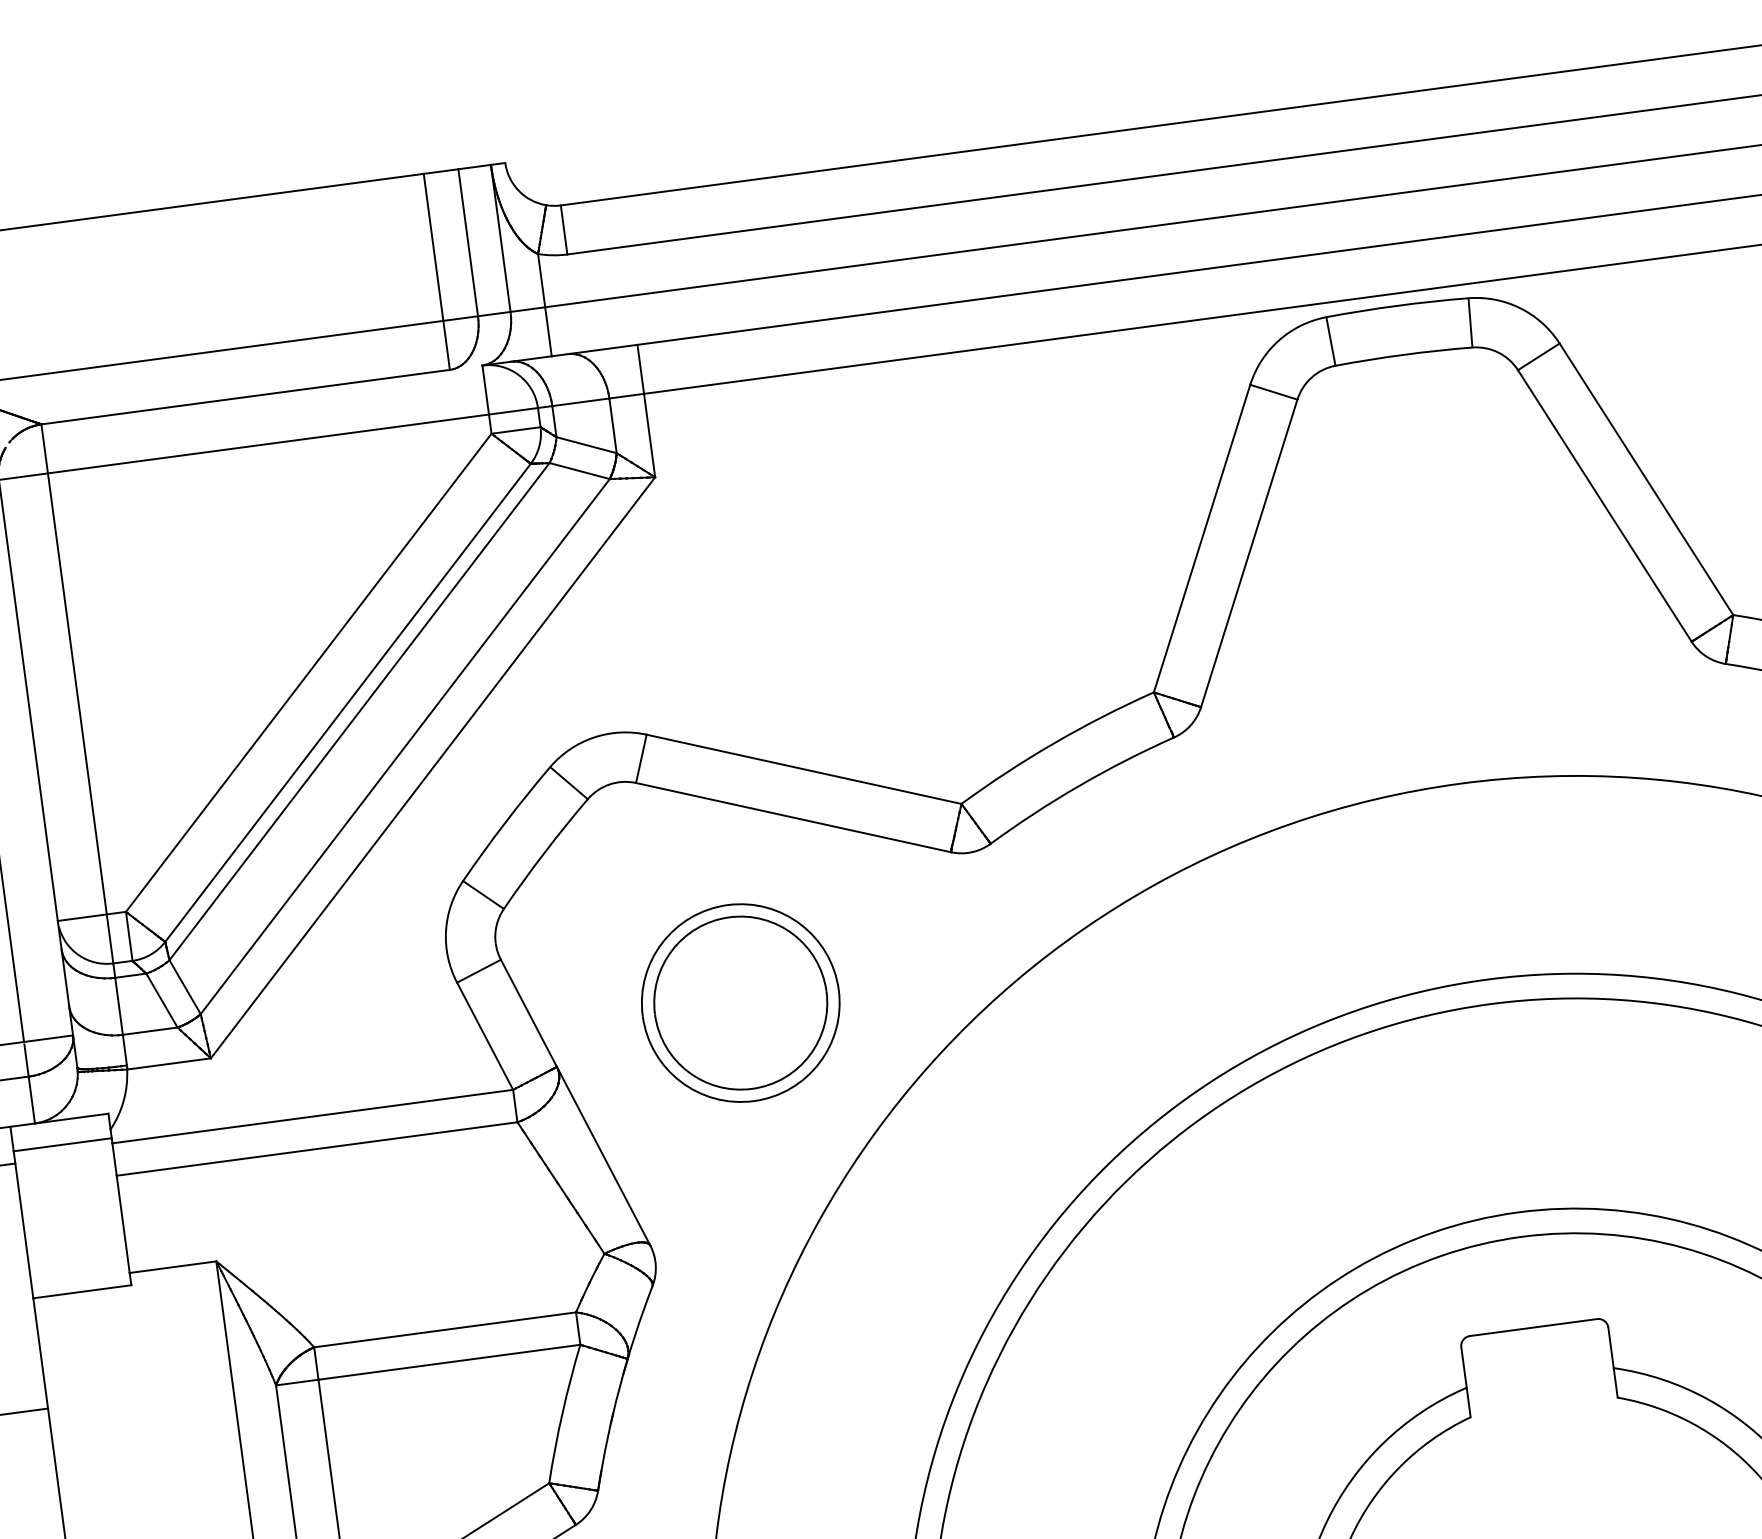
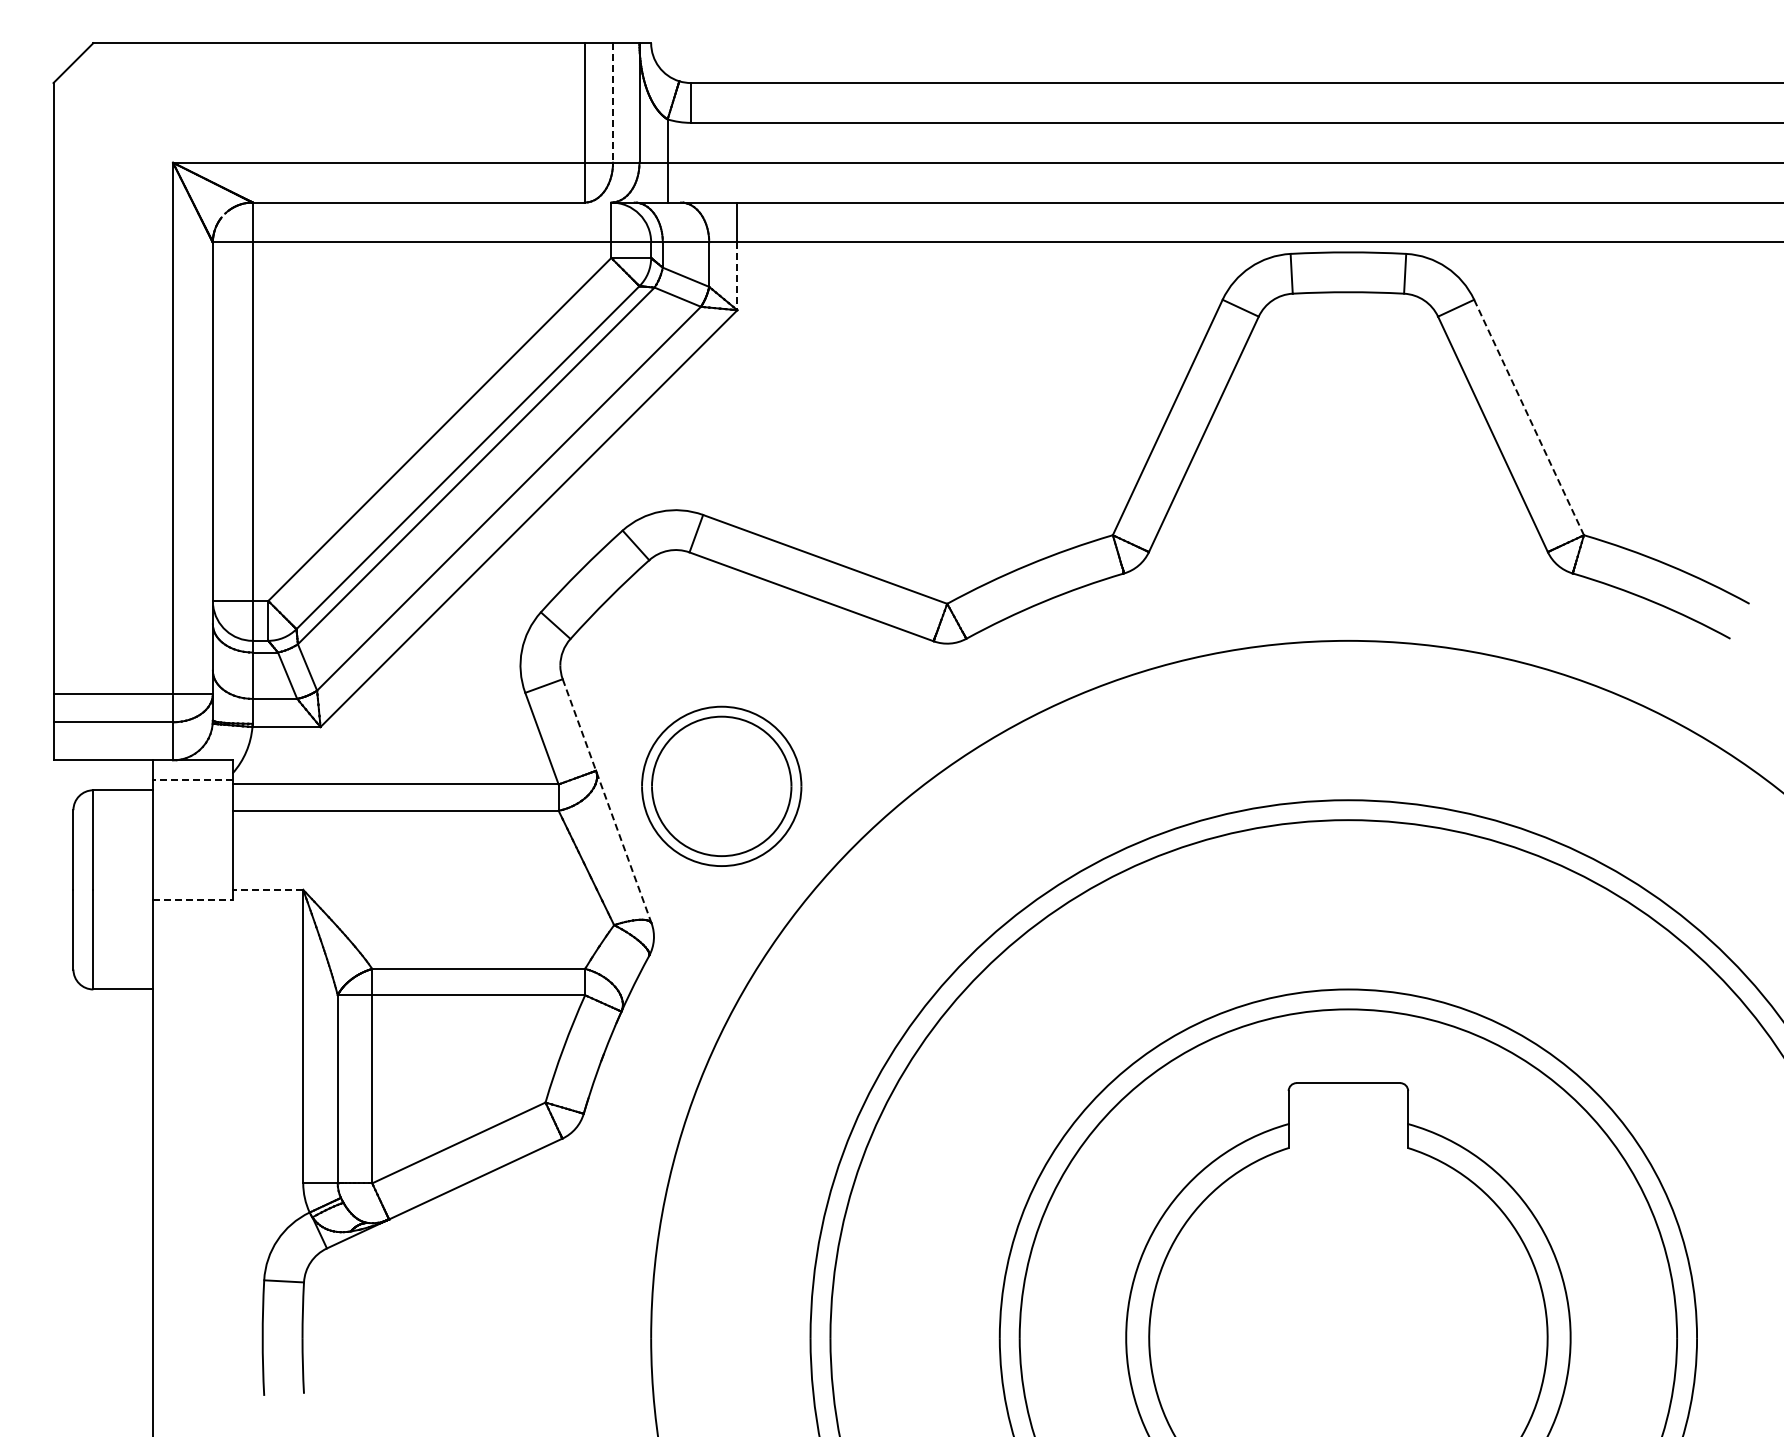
line: (468, 242) -> (613, 102), solid -> dashed
line: (649, 435) -> (737, 276), solid -> dashed
line: (1646, 479) -> (1529, 417), solid -> dashed
part: (740, 1002) -> (721, 785), moved
line: (576, 1102) -> (607, 801), solid -> dashed
line: (62, 1145) -> (192, 780), solid -> dashed
line: (172, 1266) -> (267, 889), solid -> dashed
line: (81, 1291) -> (192, 899), solid -> dashed

